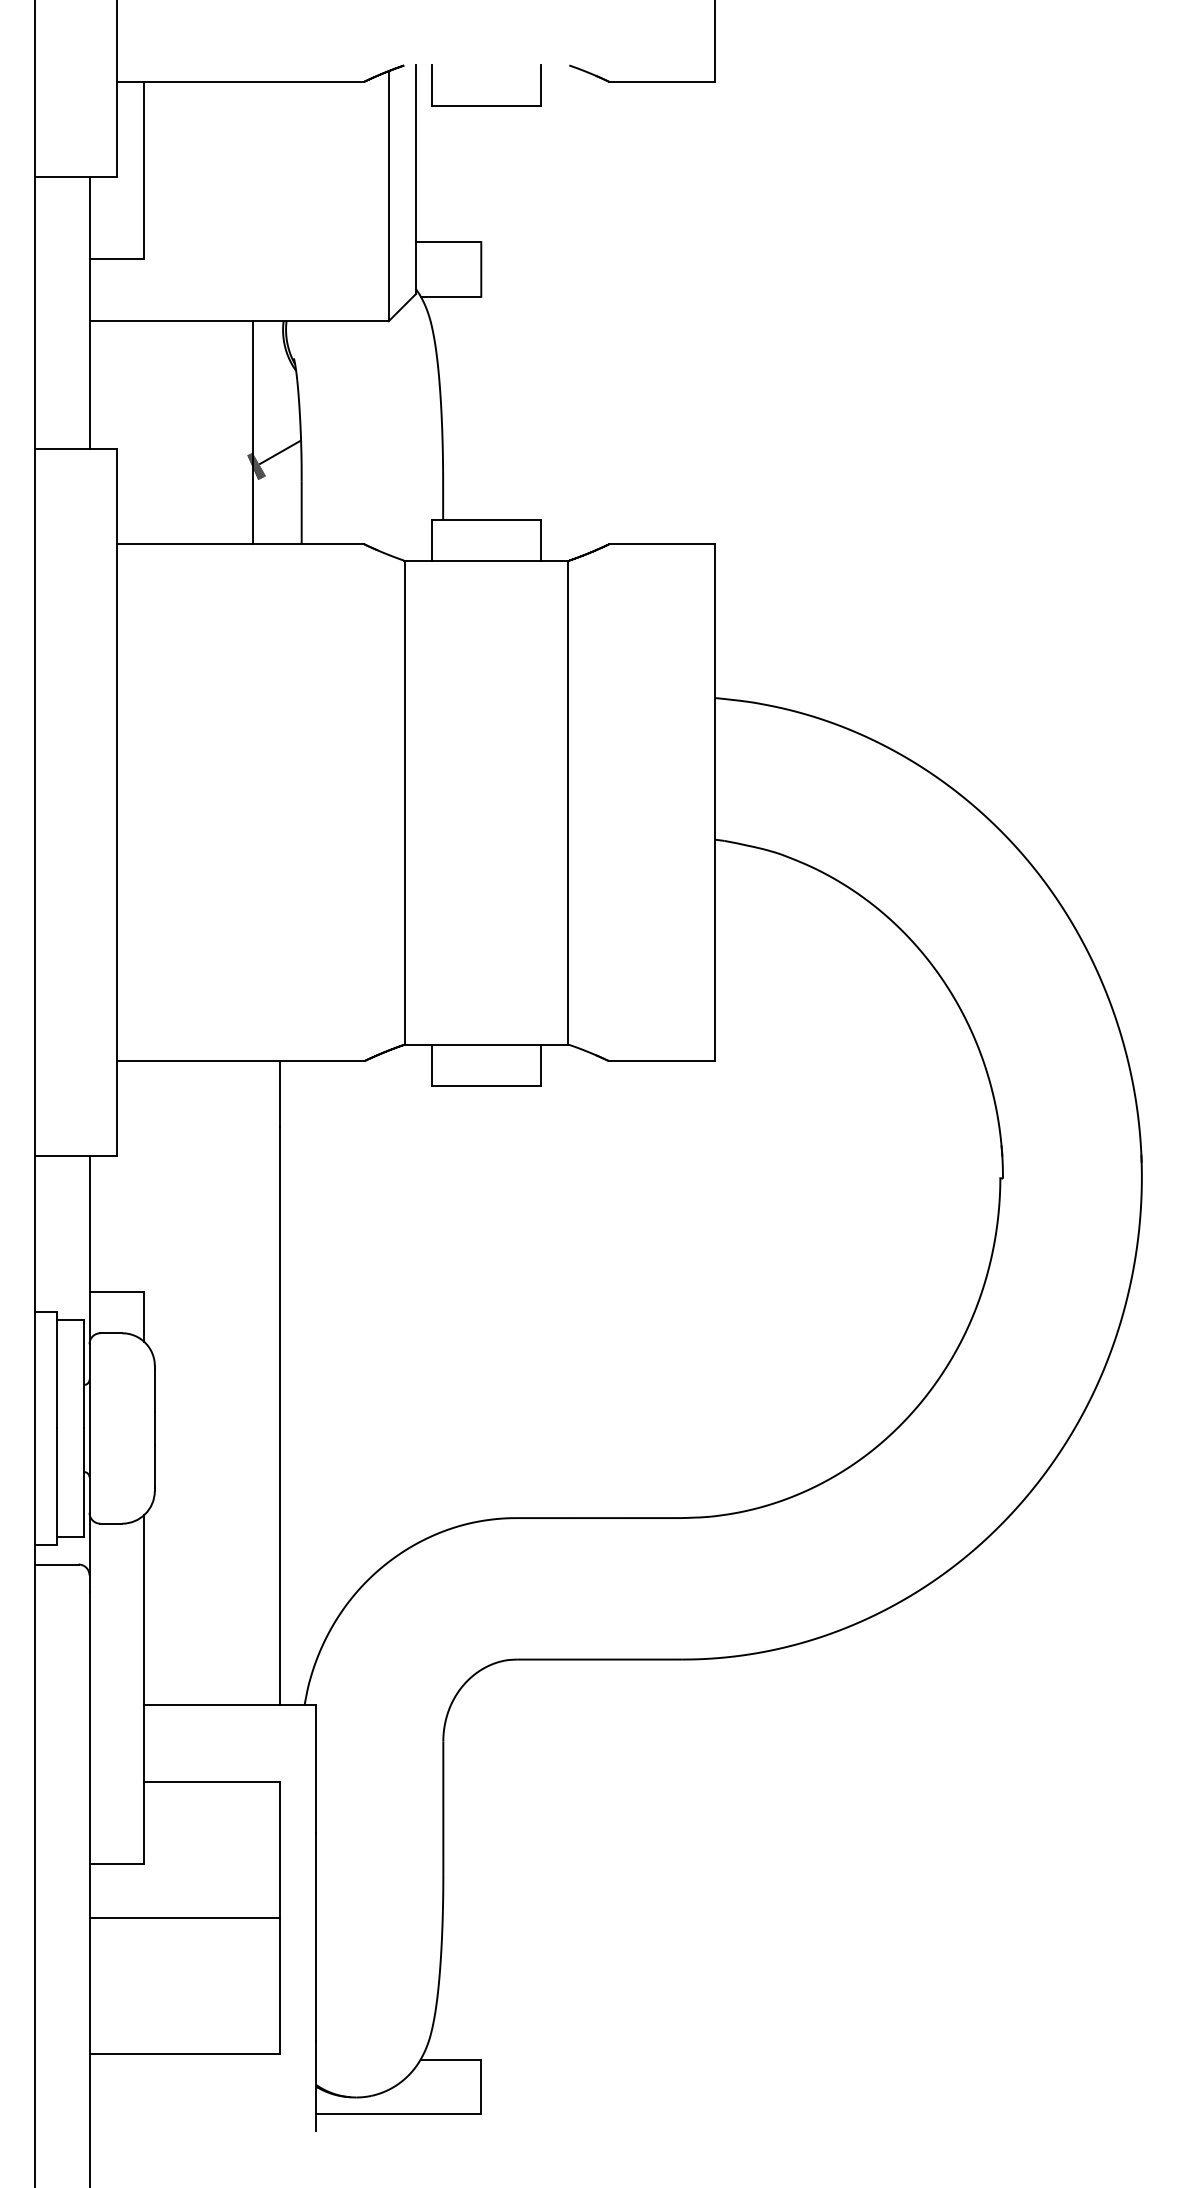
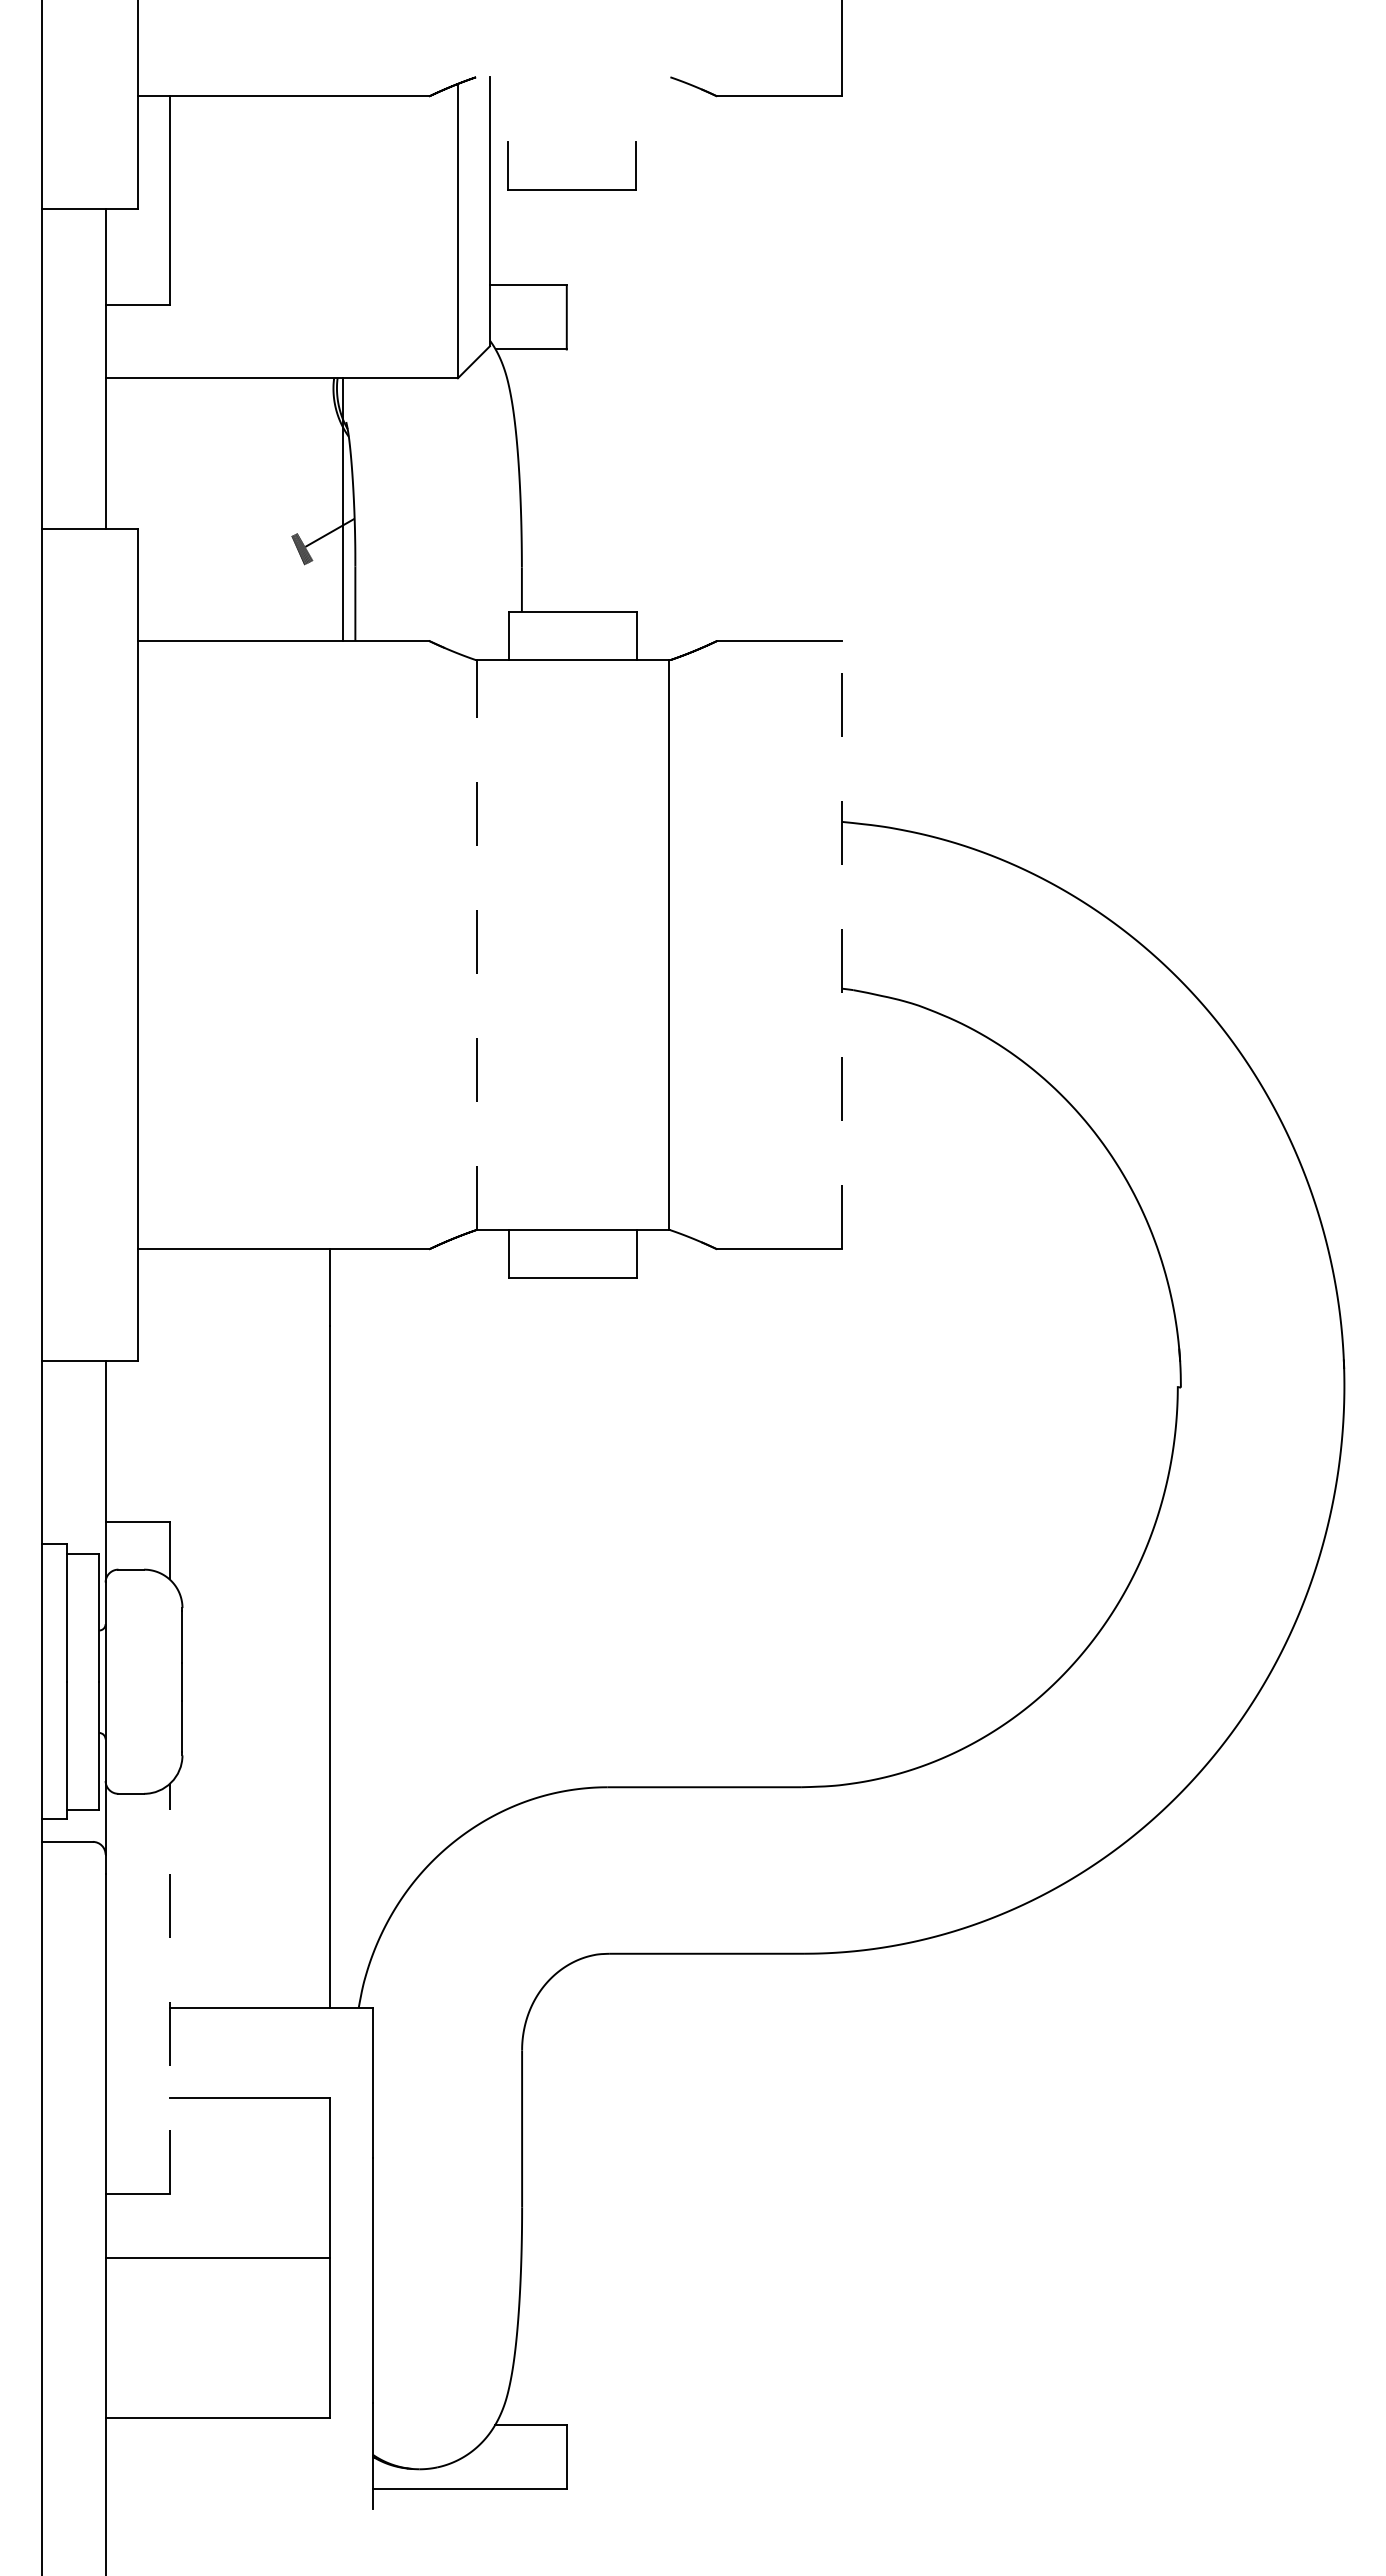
part: (486, 105) -> (571, 189), moved
line: (252, 432) -> (342, 509), moved
line: (405, 802) -> (477, 944), solid -> dashed
line: (715, 802) -> (842, 944), solid -> dashed
line: (143, 1689) -> (169, 1988), solid -> dashed

